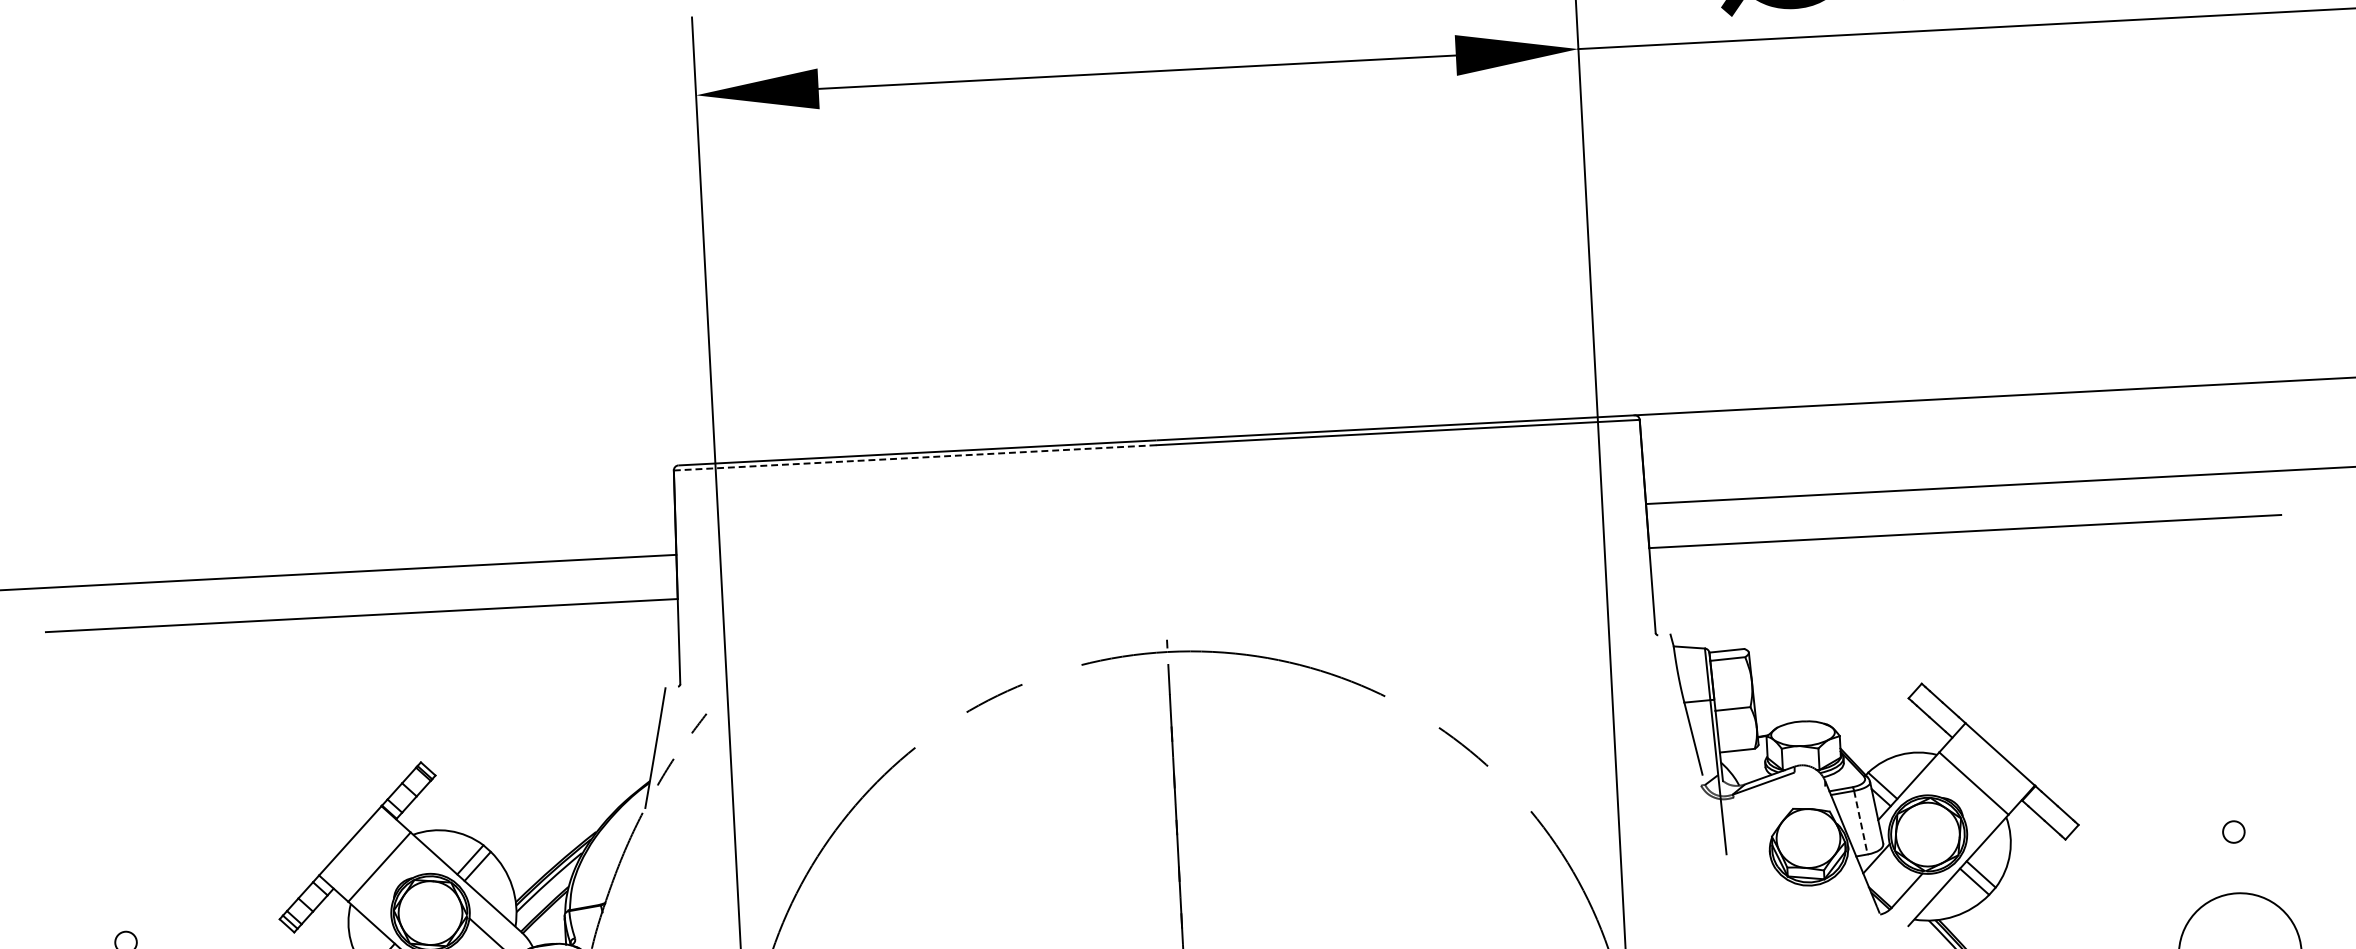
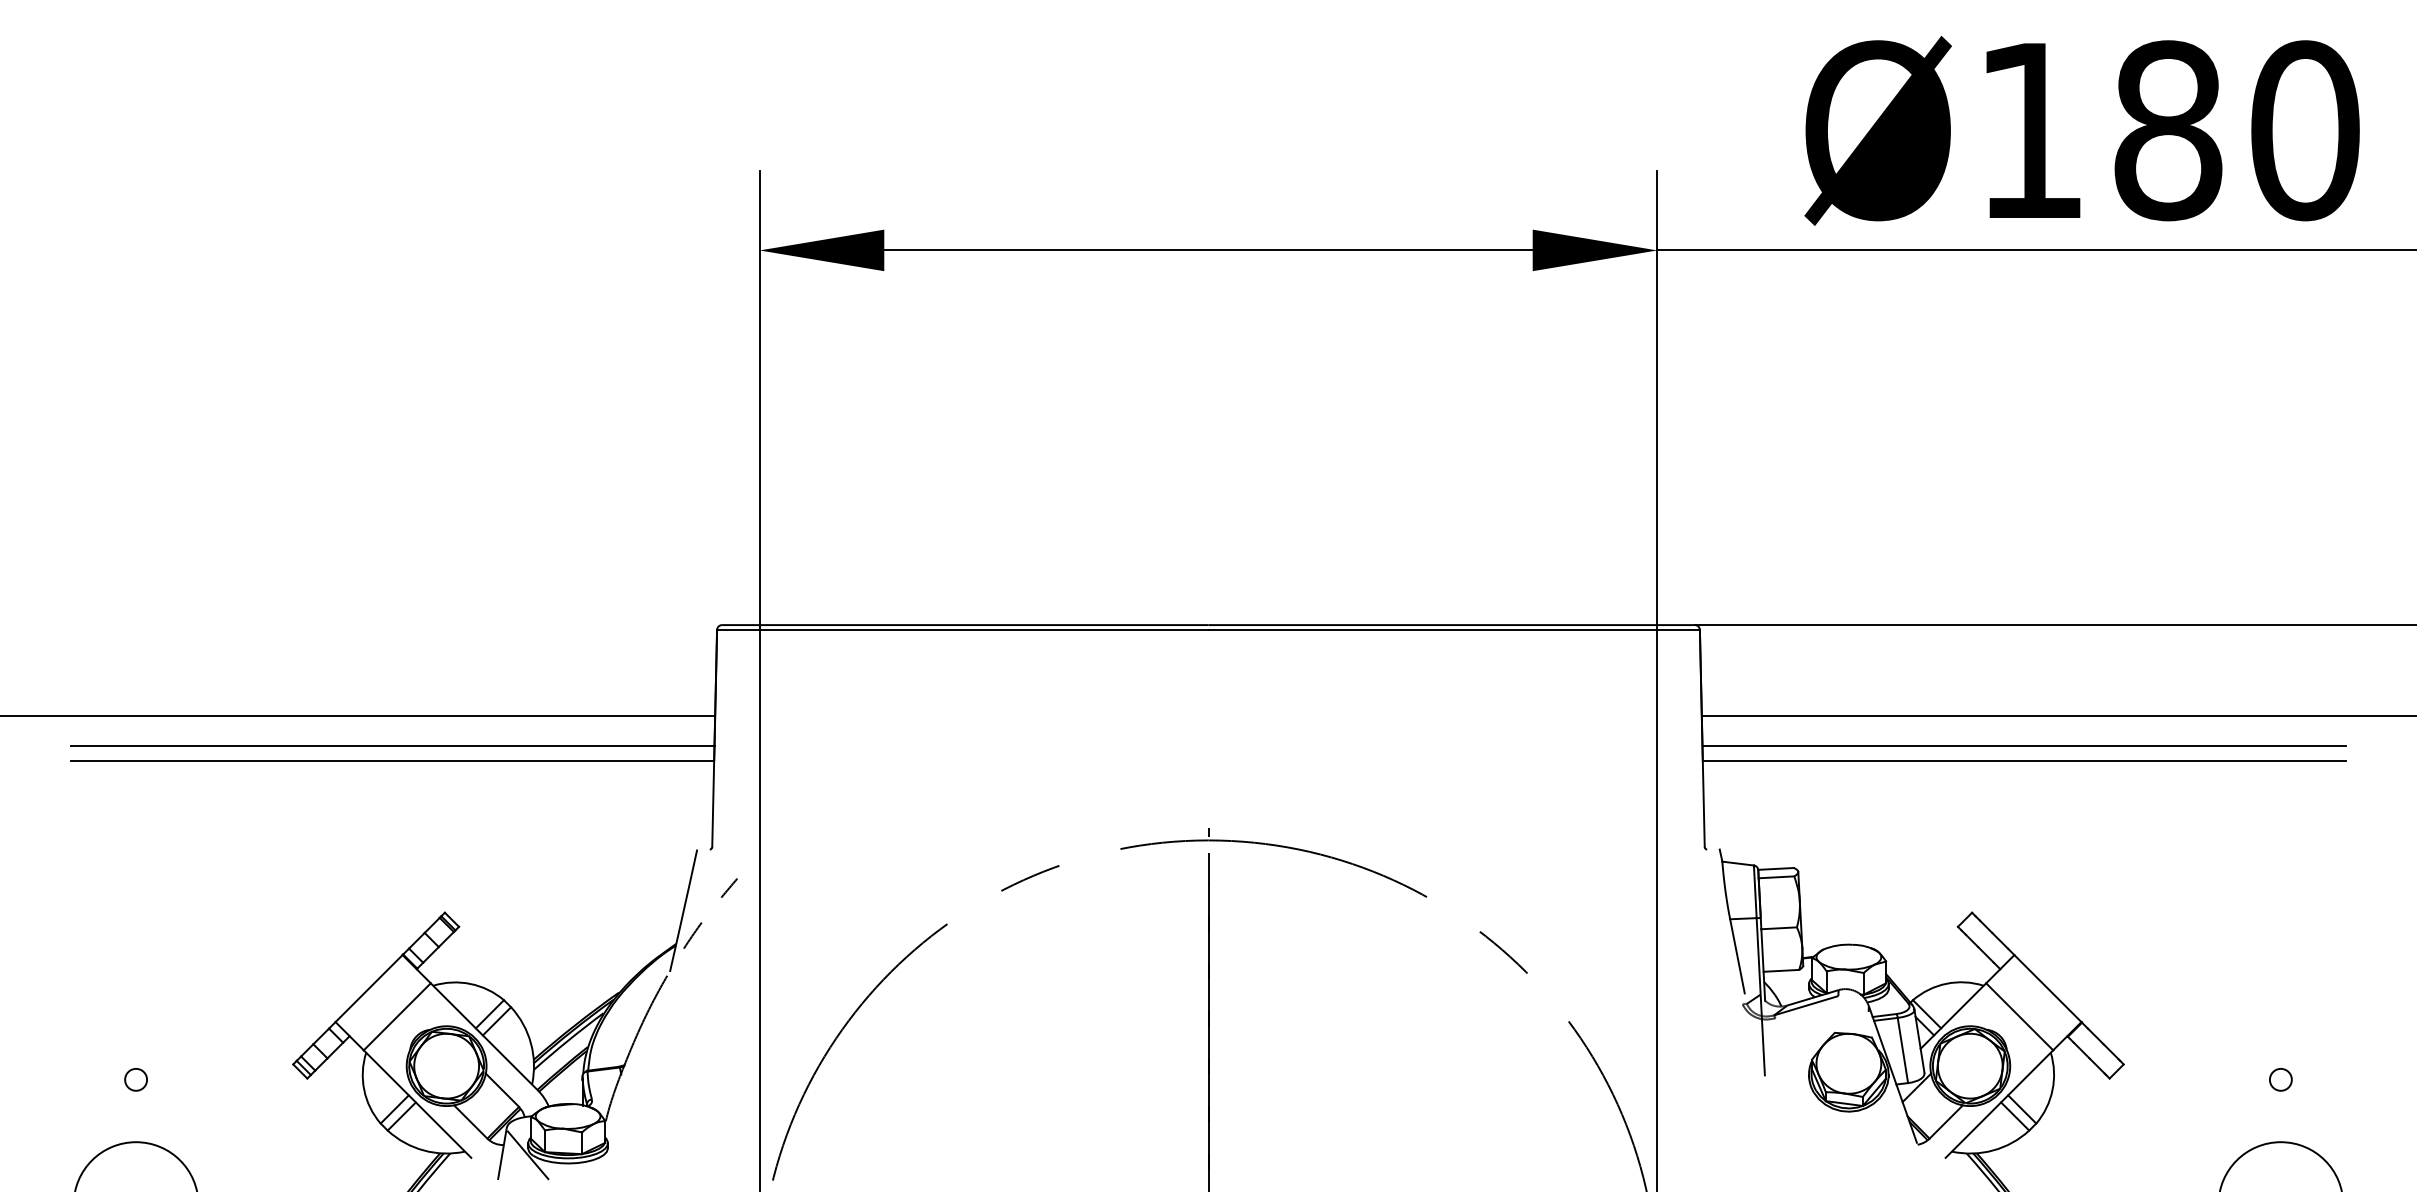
line: (915, 457) -> (962, 629), dashed -> solid
line: (1963, 516) -> (2023, 745), added
line: (360, 600) -> (392, 745), added
line: (1860, 822) -> (1902, 1050), dashed -> solid

